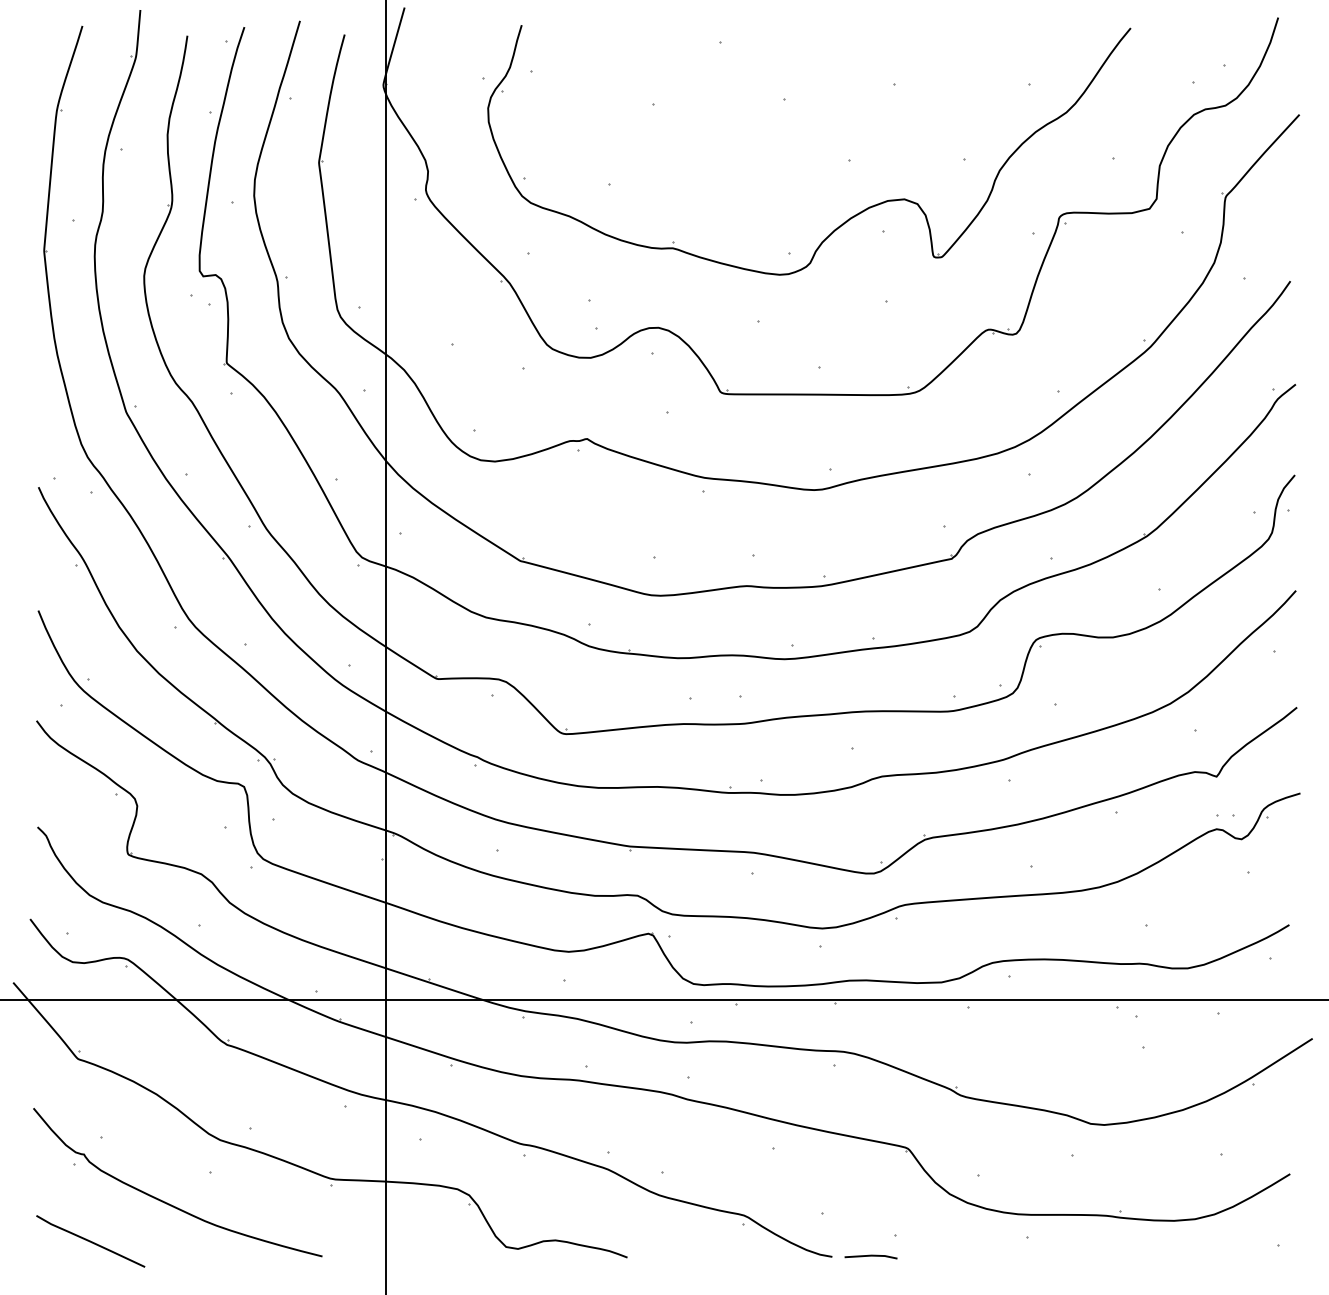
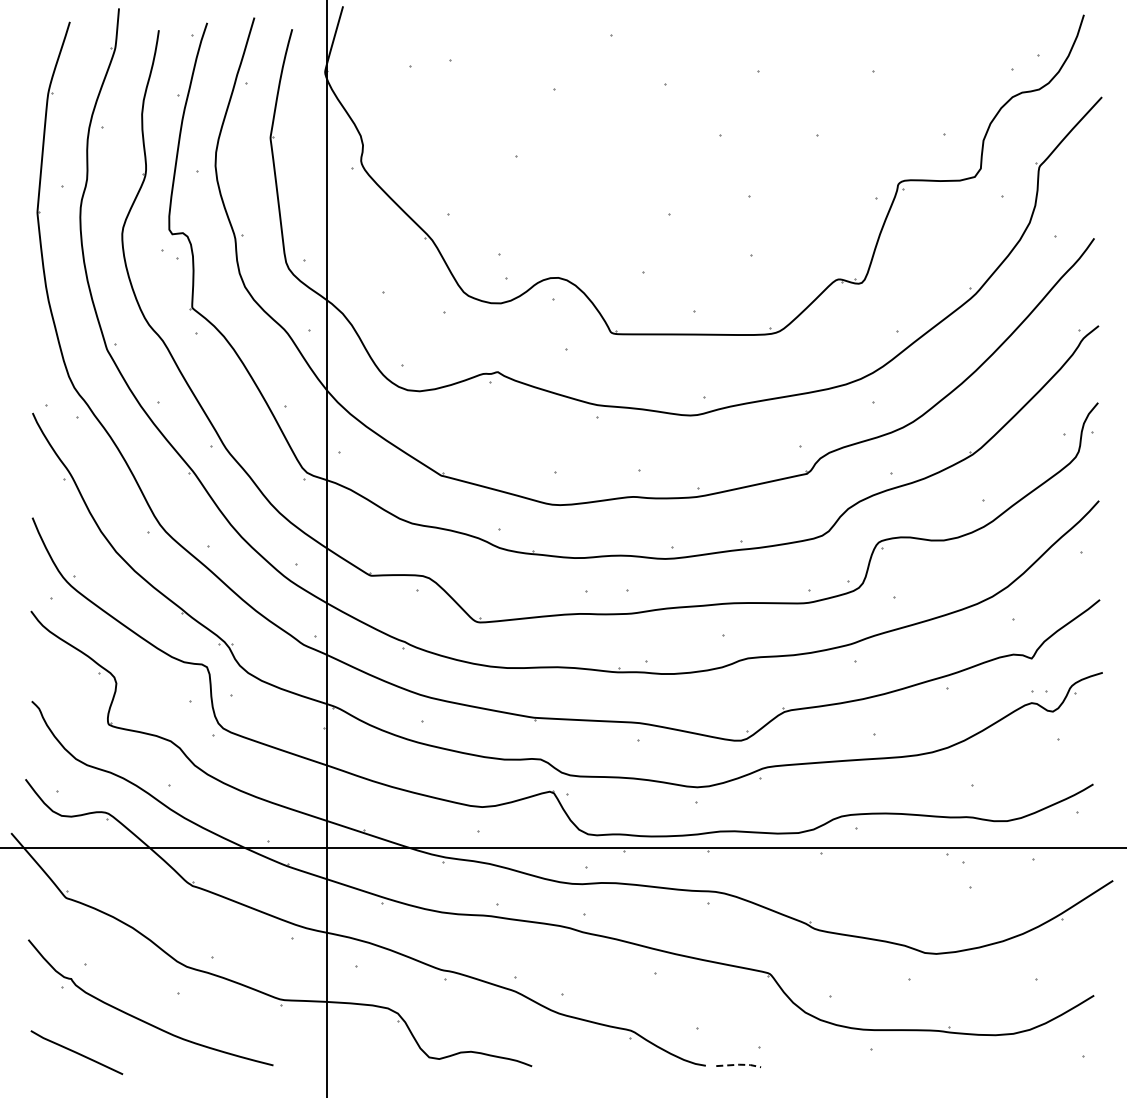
part: (853, 215) -> (723, 182), removed
line: (872, 1255) -> (739, 1064), solid -> dashed

